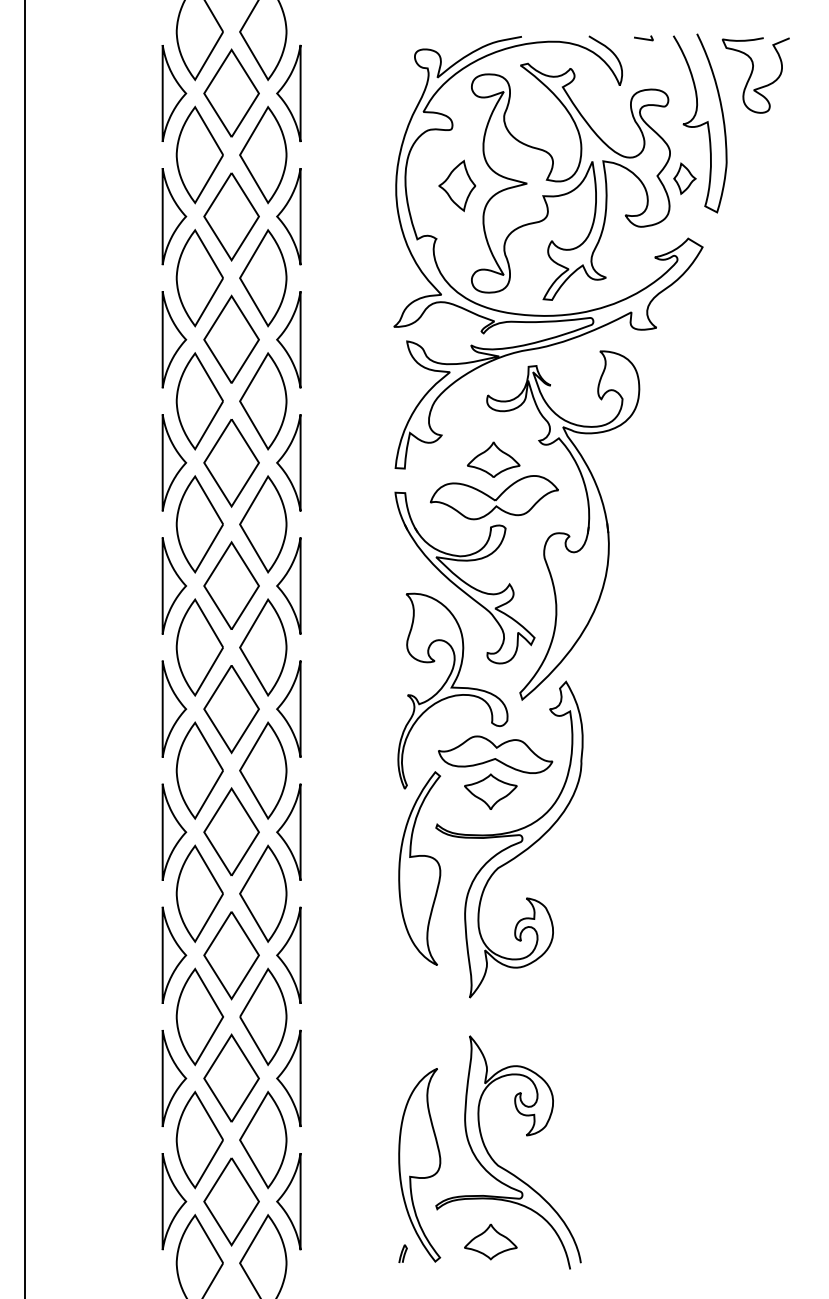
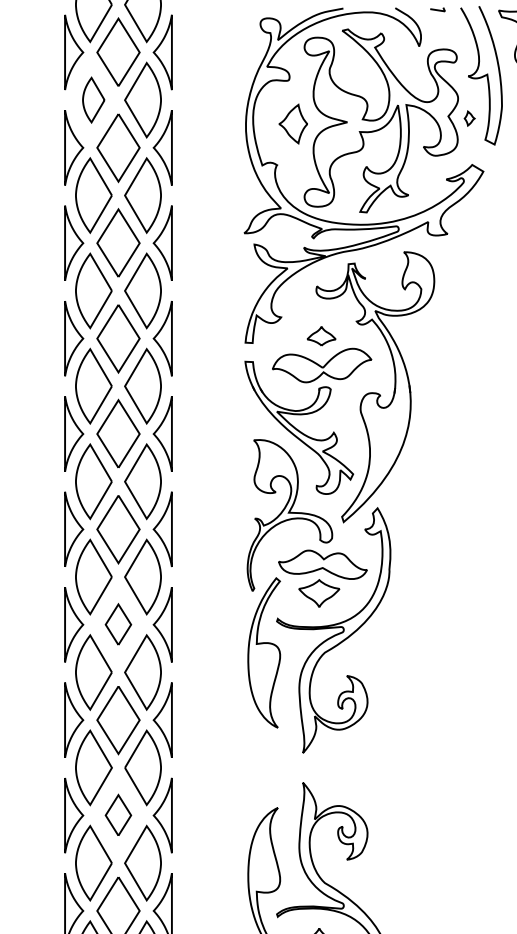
part: (199, 154) -> (93, 99), size x0.6
part: (684, 178) -> (469, 118), size x0.6
part: (493, 459) -> (321, 336), size x0.7
part: (231, 831) -> (118, 624), size x0.6
part: (231, 1077) -> (118, 814), size x0.6

